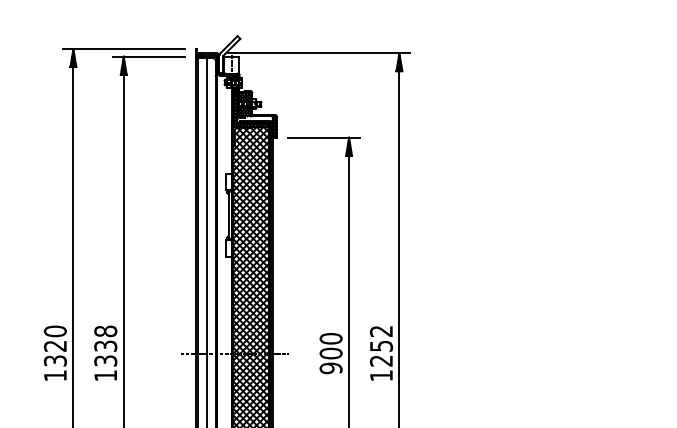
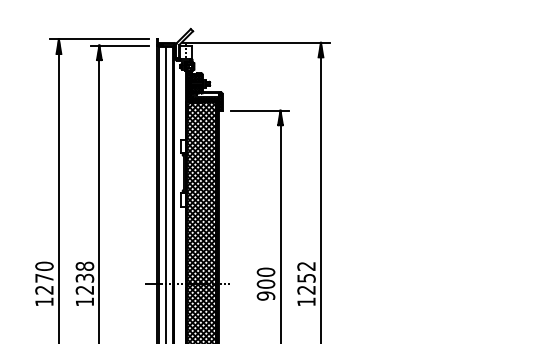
text: (55, 353) -> (44, 284), 1320 -> 1270
text: (106, 360) -> (85, 289), 1338 -> 1238

